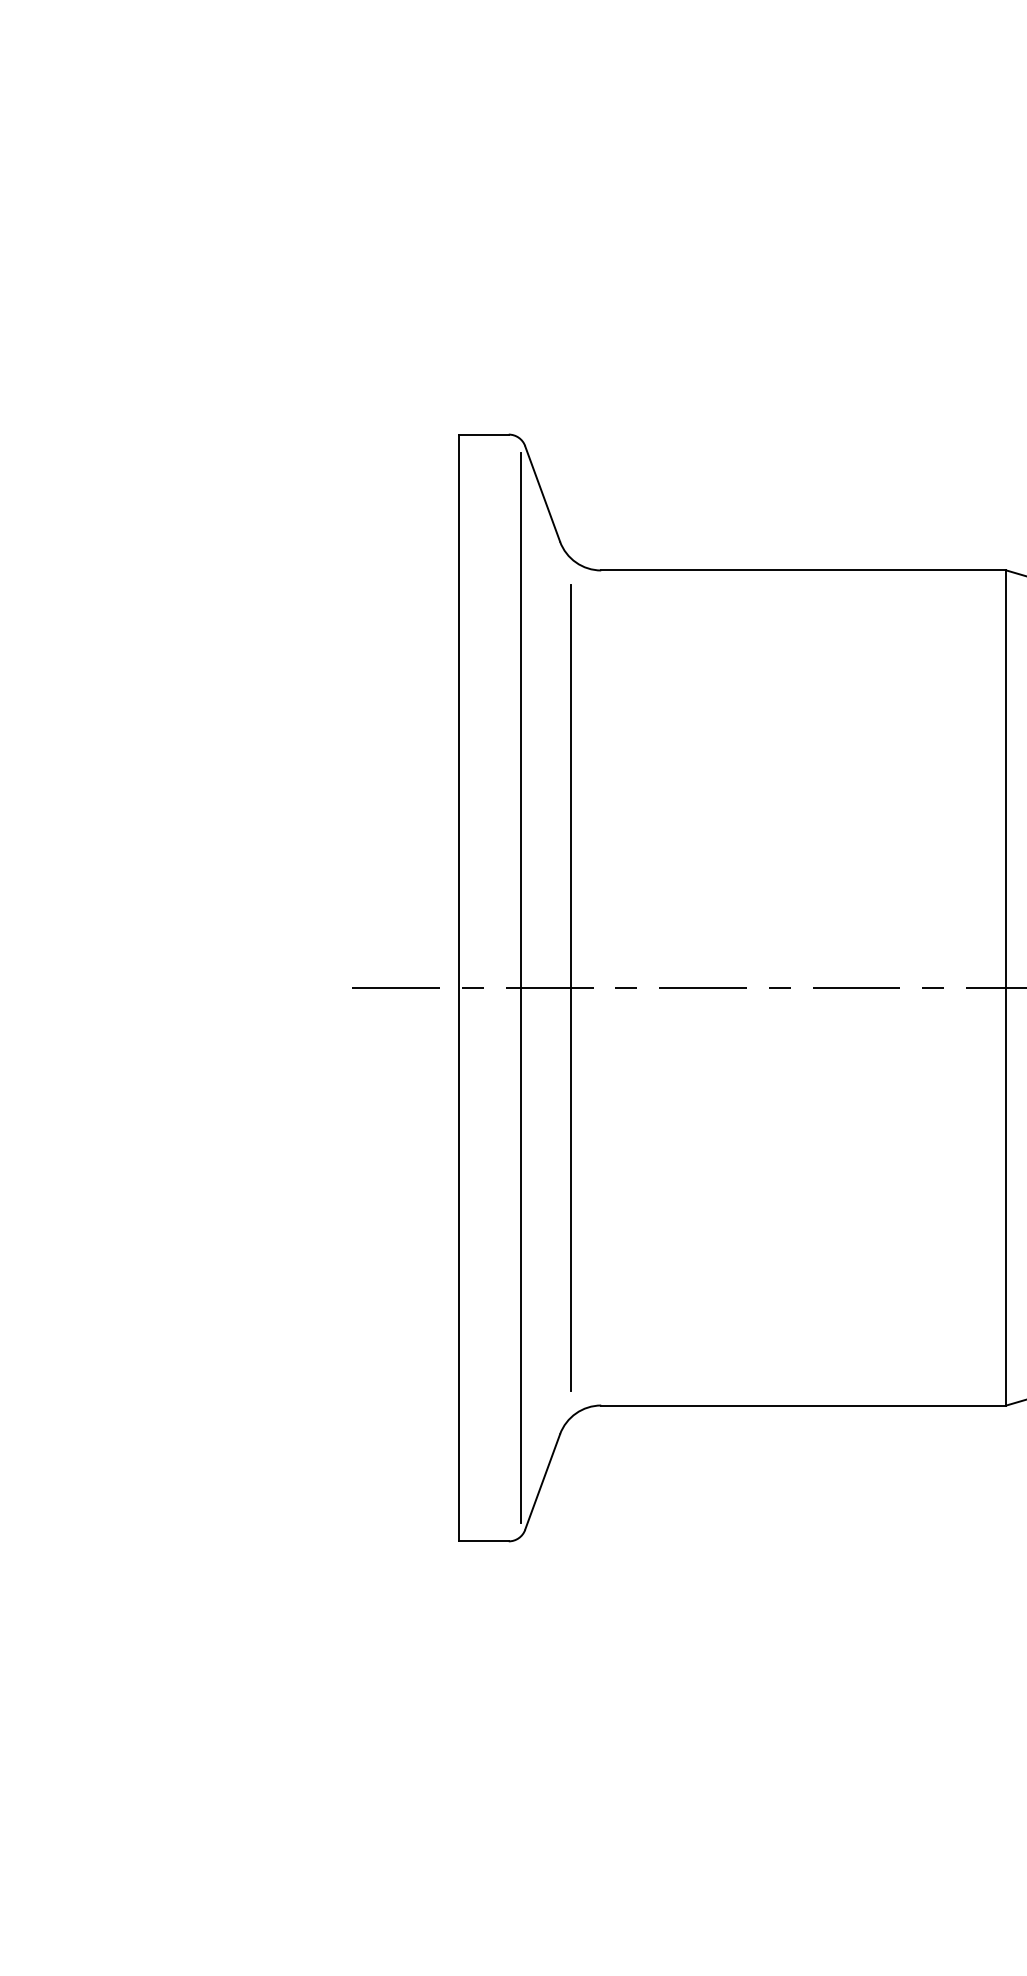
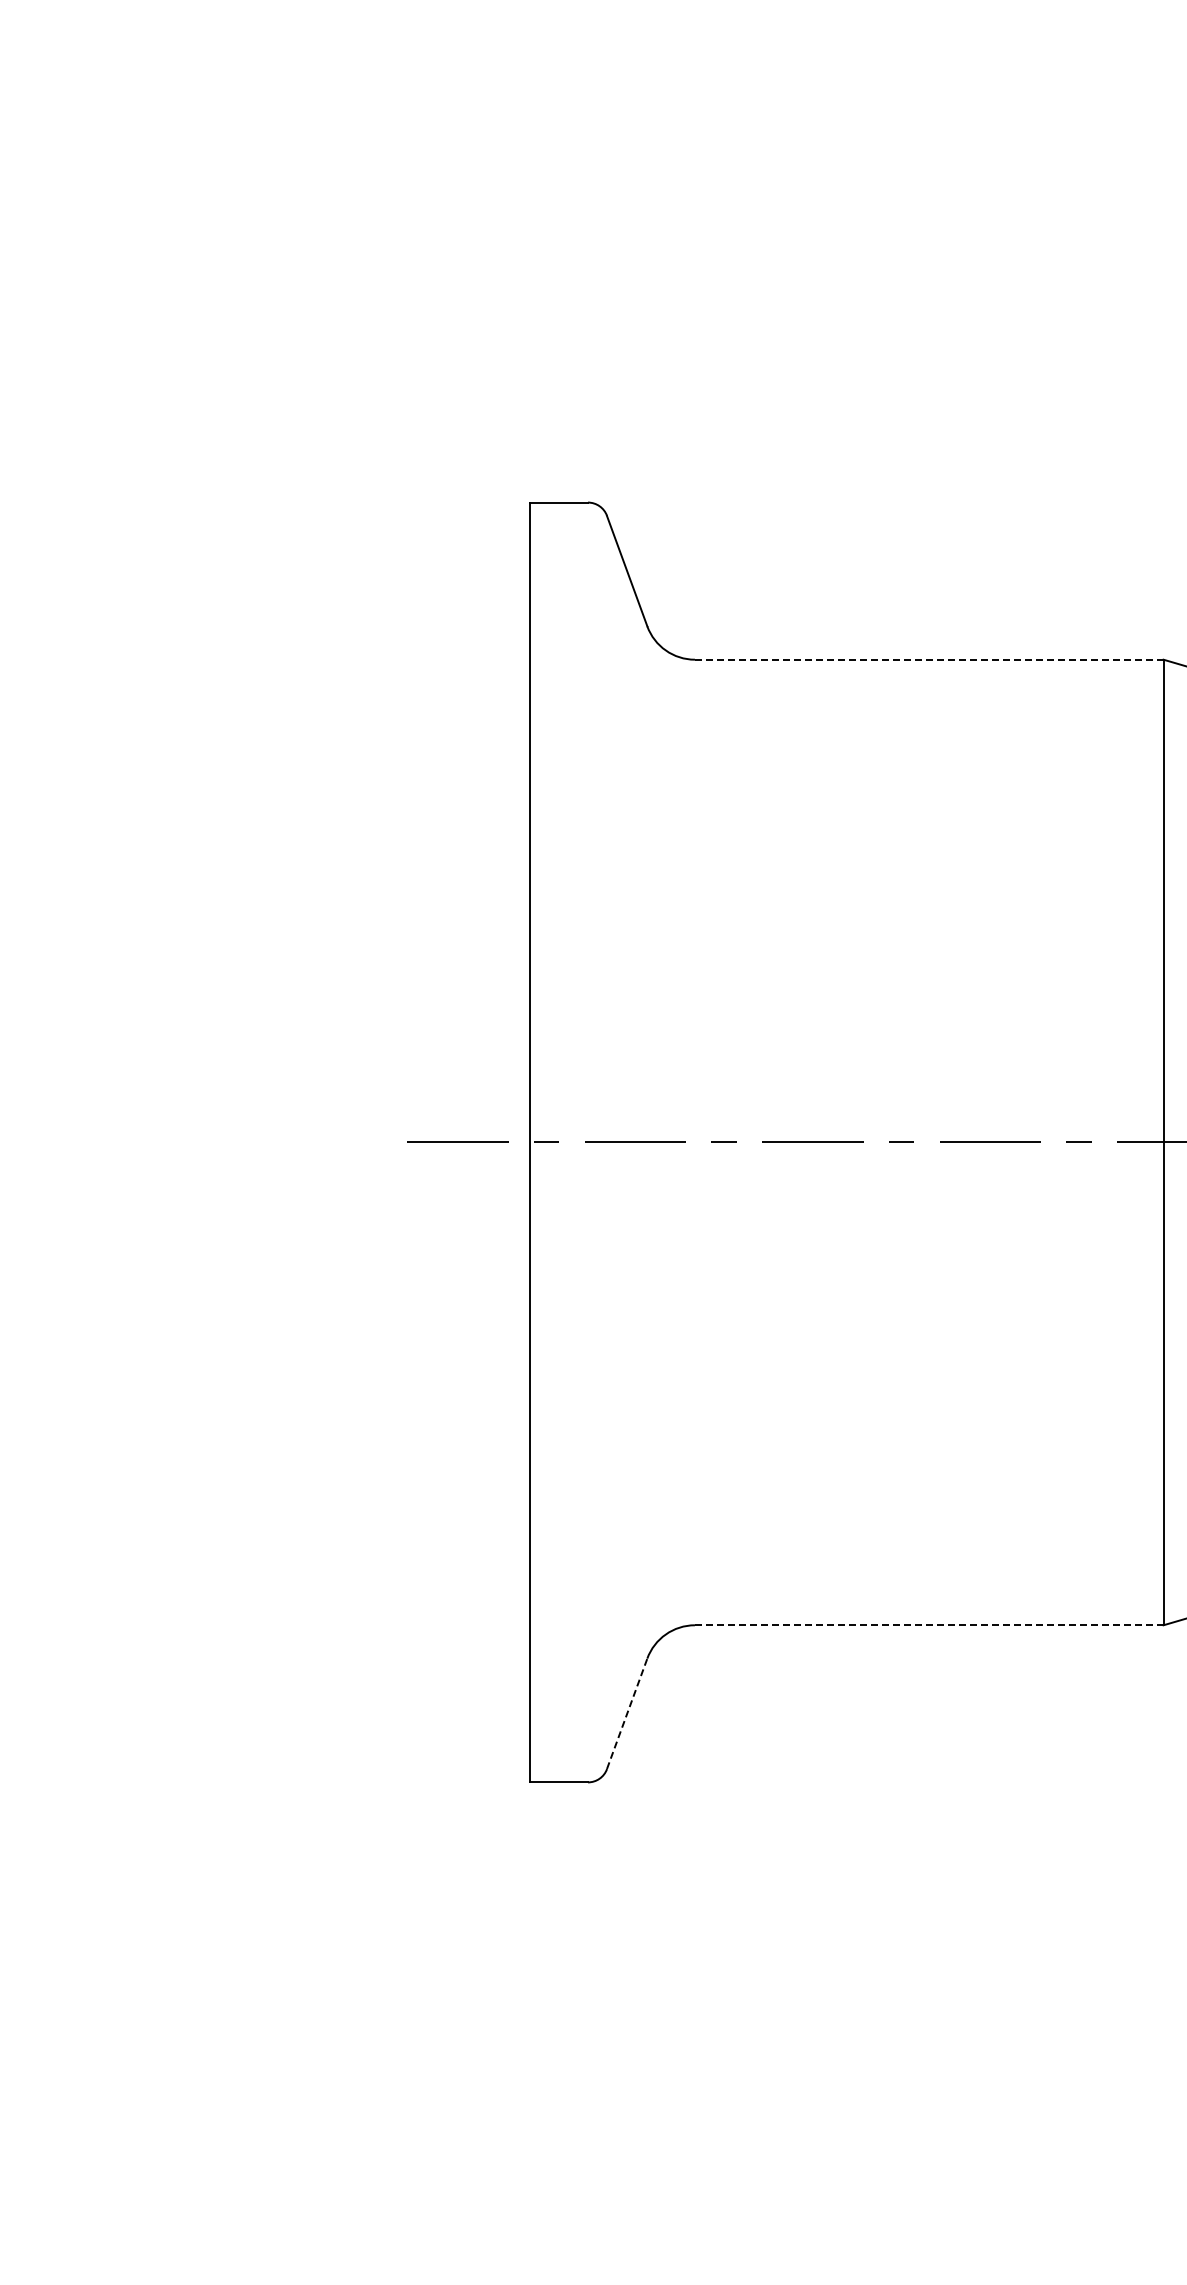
line: (803, 570) -> (928, 659), solid -> dashed
line: (521, 988) -> (602, 1142), removed
line: (570, 988) -> (659, 1142), removed
line: (803, 1405) -> (928, 1625), solid -> dashed
line: (542, 1481) -> (627, 1713), solid -> dashed

